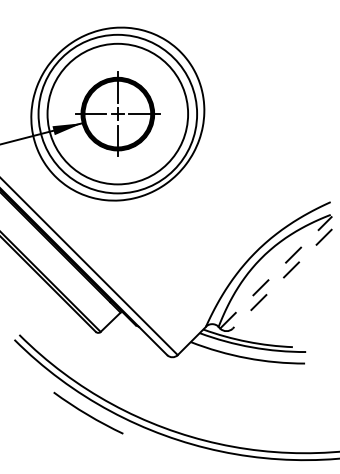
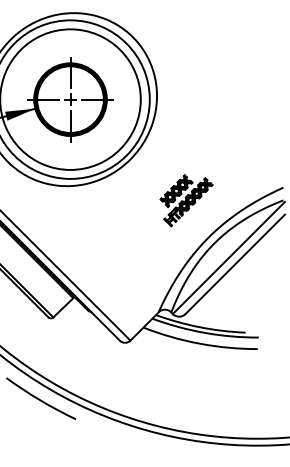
part: (233, 214) -> (186, 200), added
line: (276, 272) -> (229, 258), dashed -> solid
line: (282, 279) -> (235, 265), dashed -> solid

